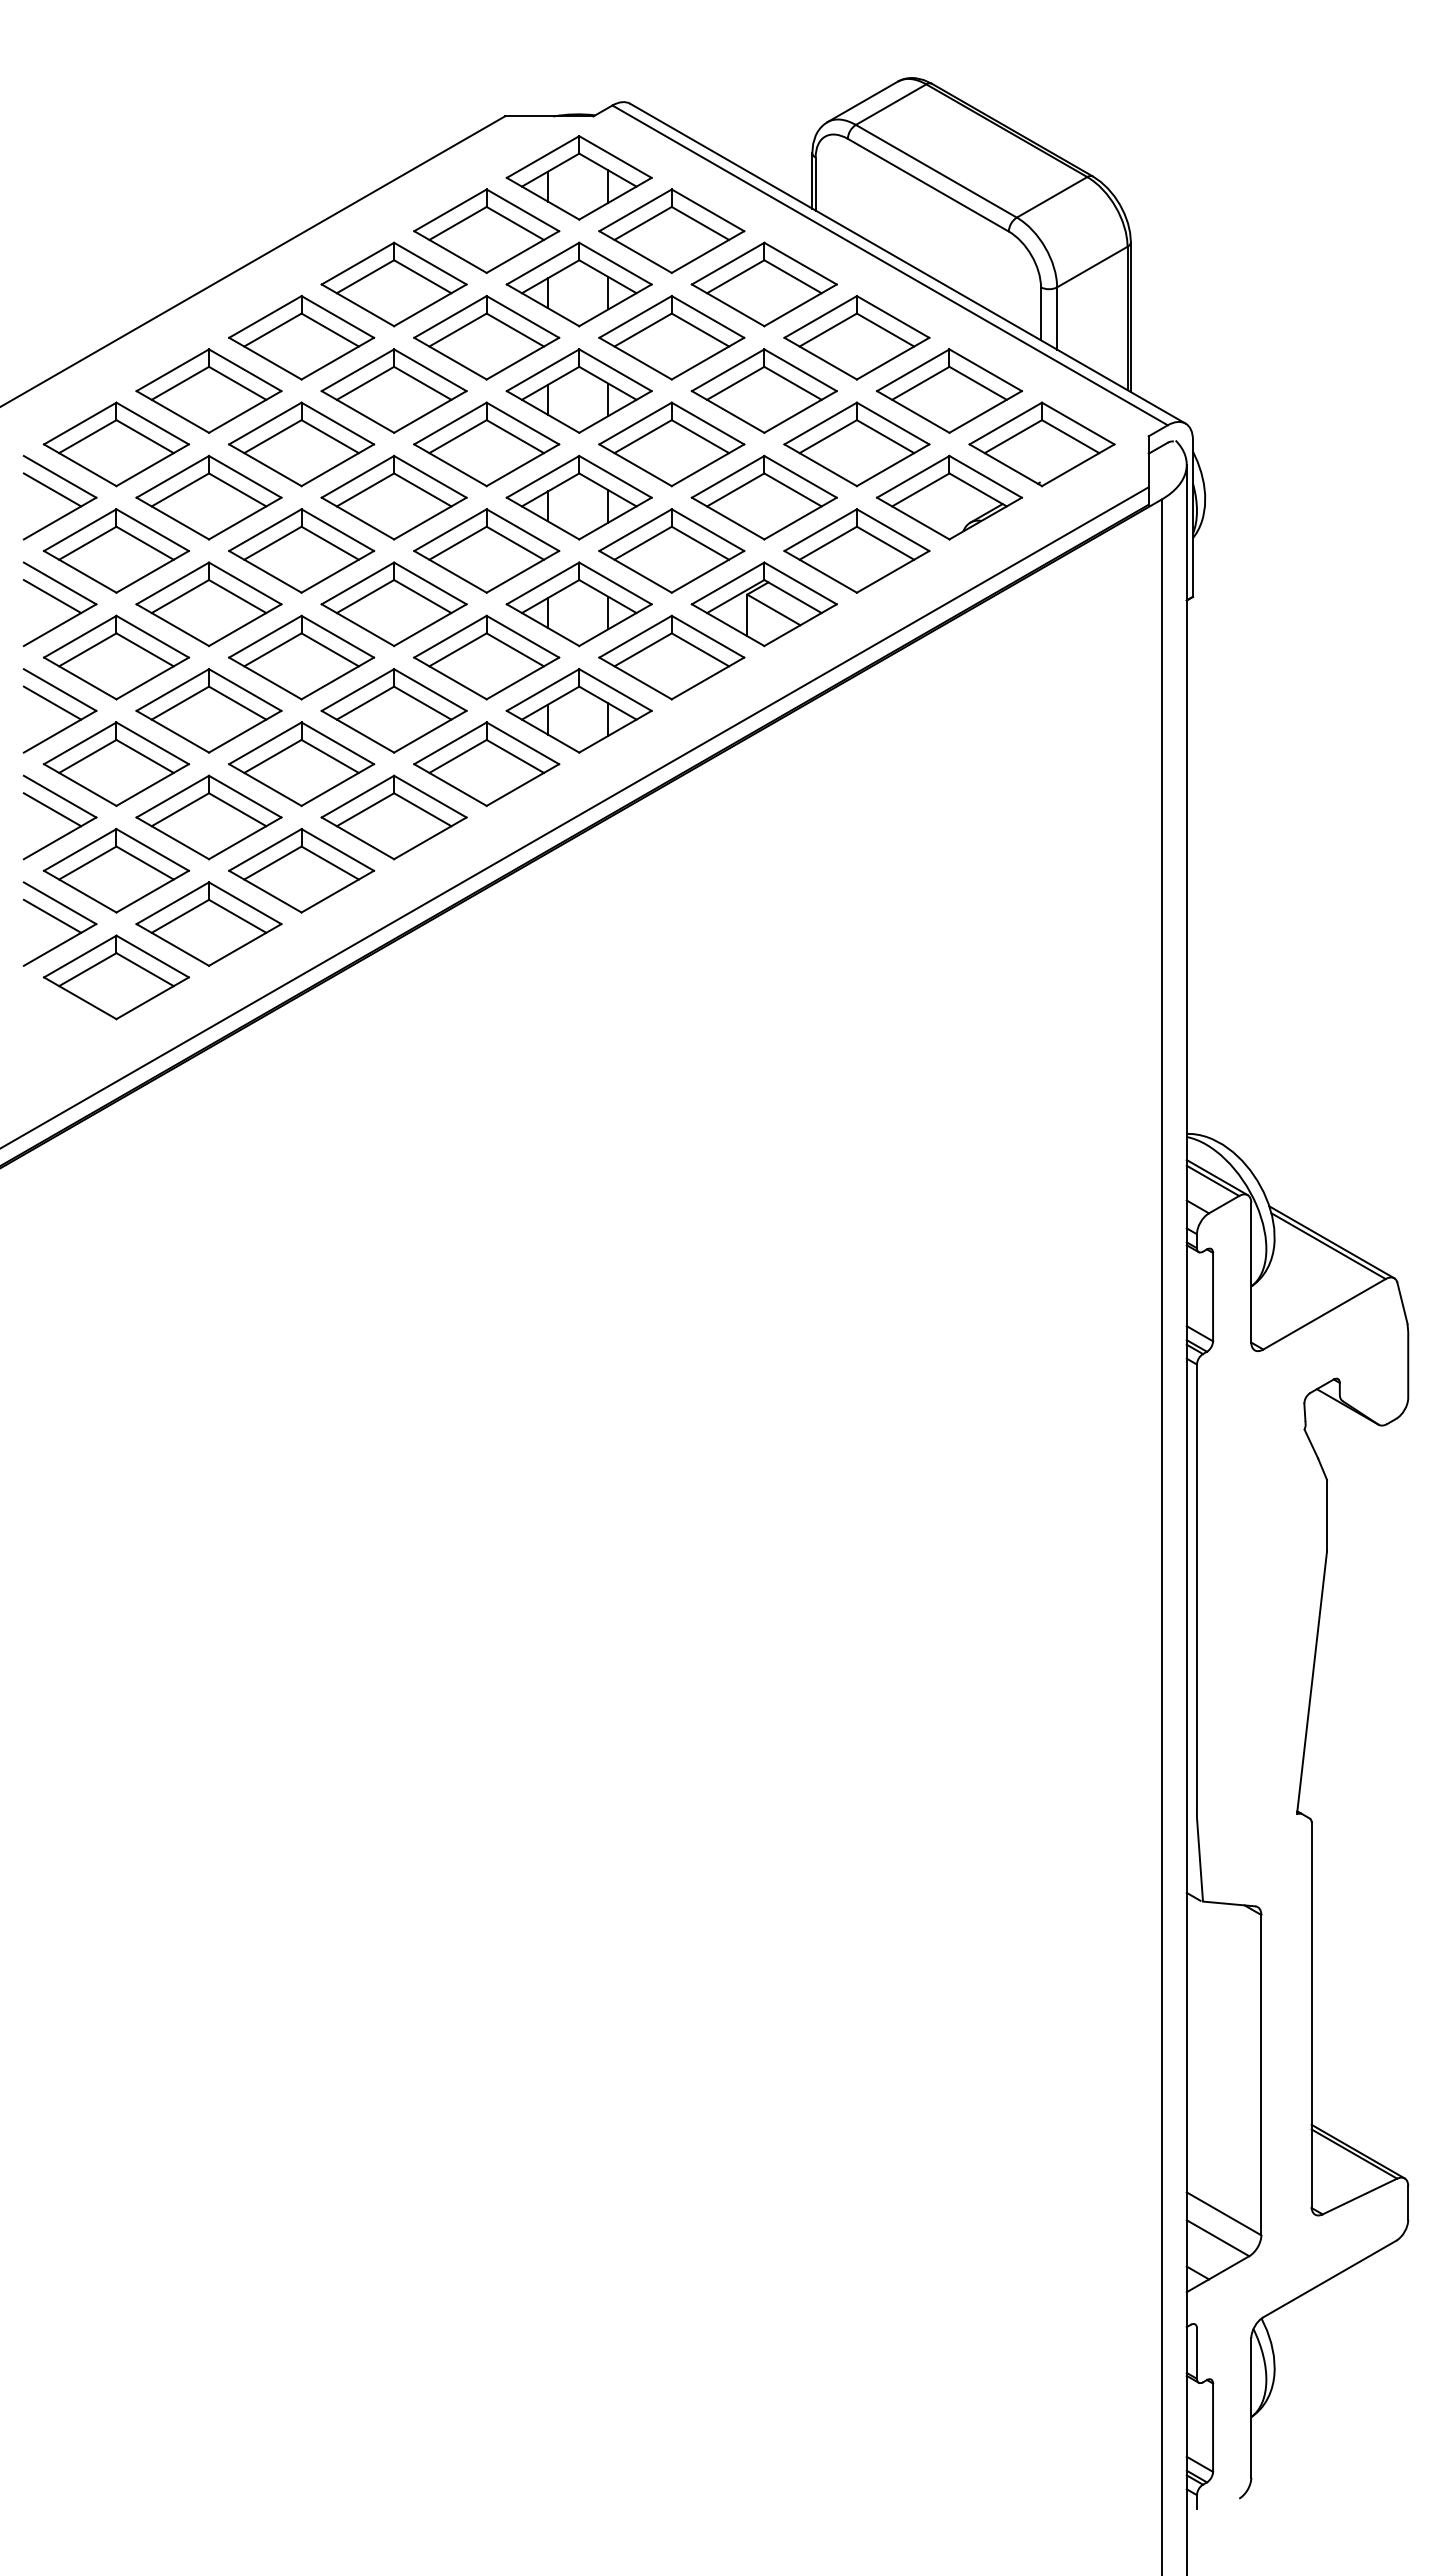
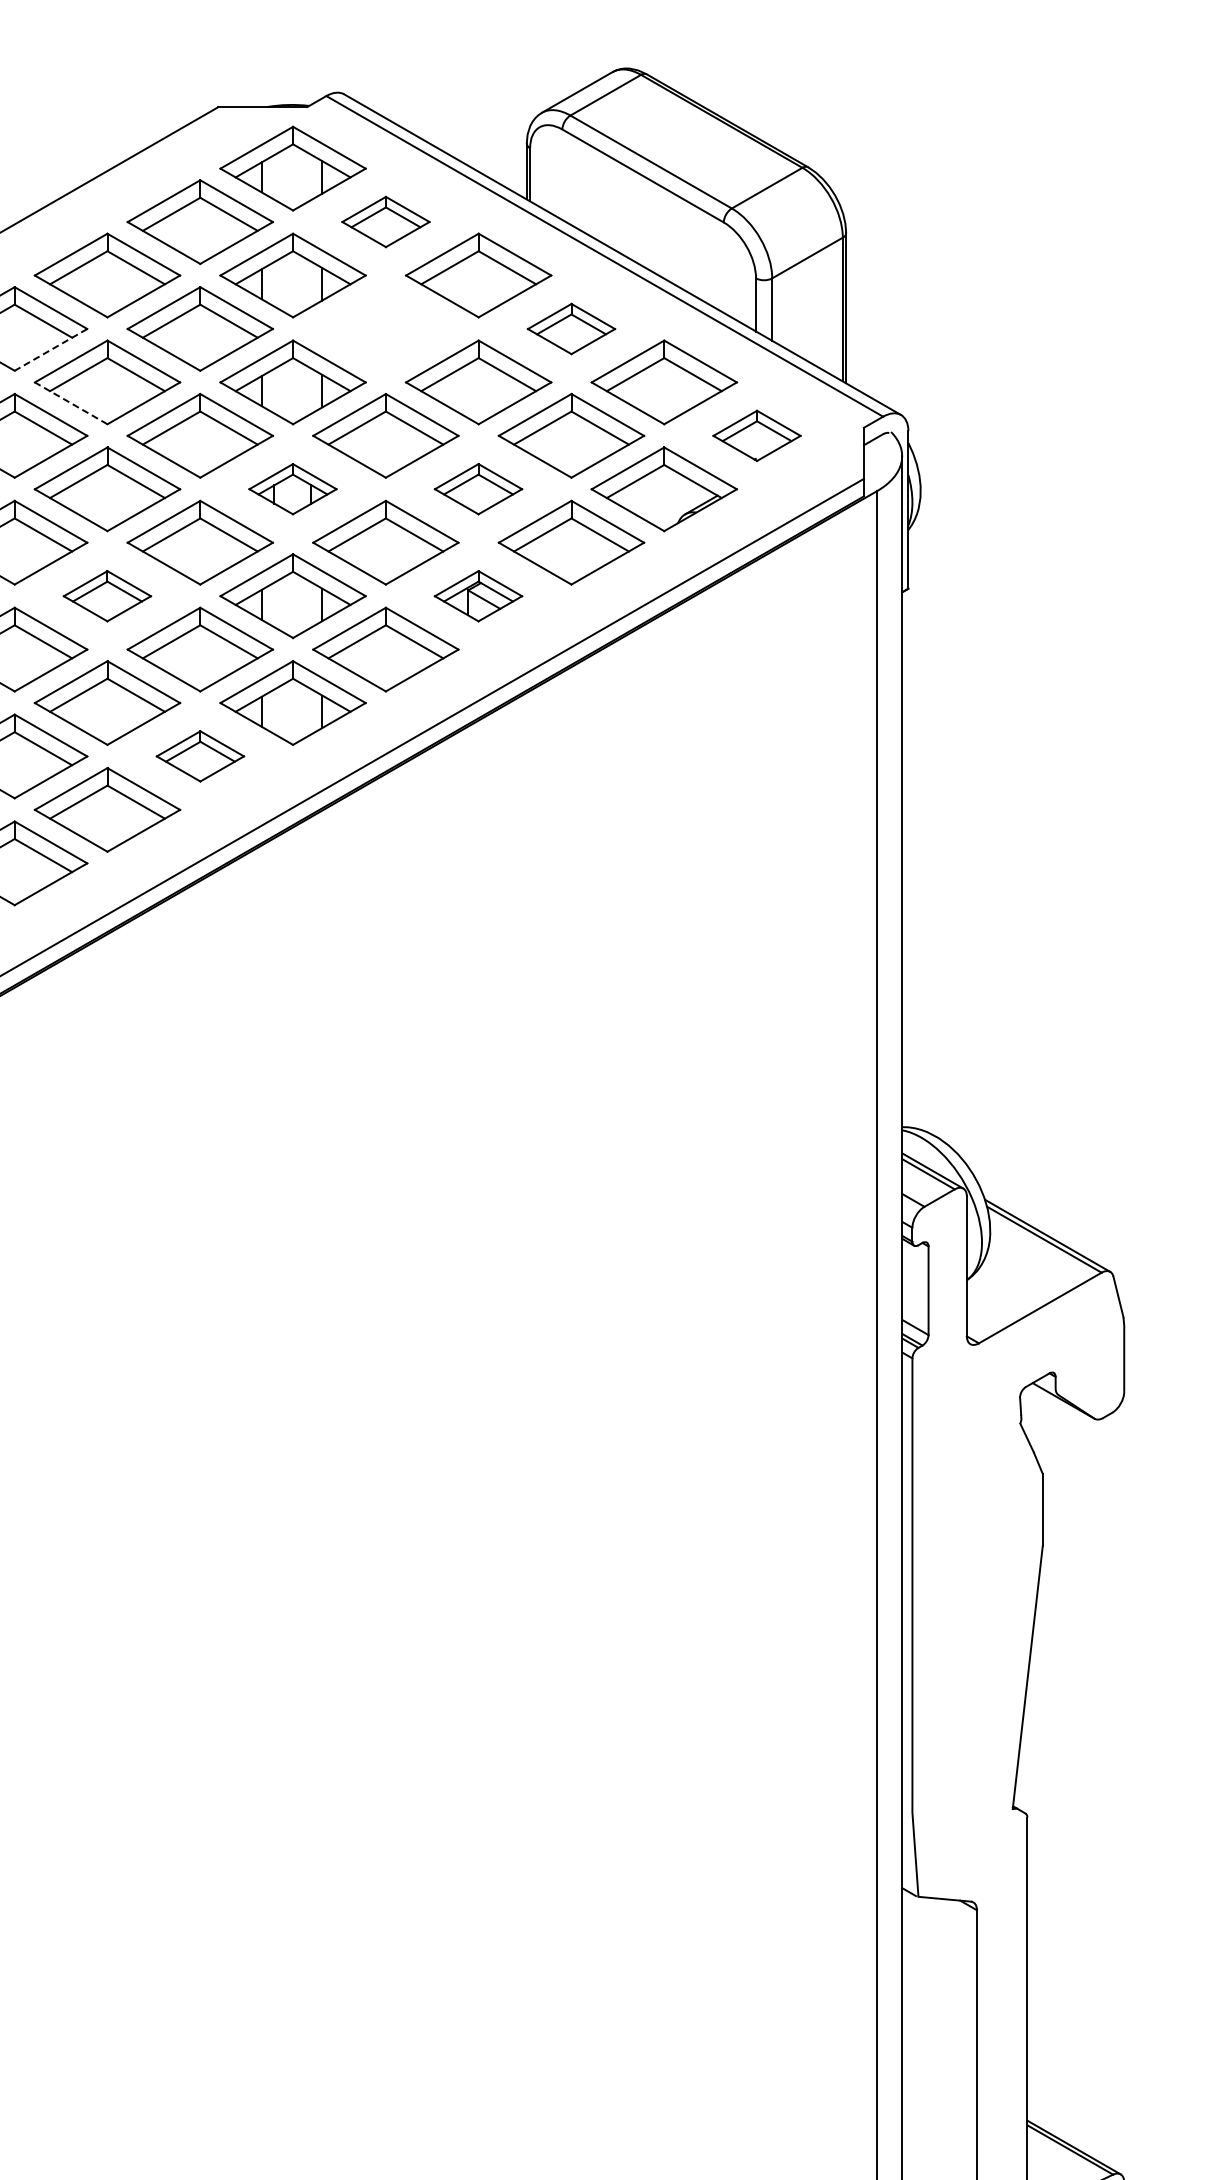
part: (671, 230) -> (385, 221), size x0.6
part: (671, 337) -> (385, 328), removed
part: (856, 337) -> (571, 328), size x0.6
line: (337, 358) -> (50, 349), solid -> dashed
line: (357, 411) -> (70, 402), solid -> dashed
part: (1041, 444) -> (756, 435), size x0.6
part: (578, 497) -> (292, 489), size x0.6
part: (763, 497) -> (477, 489), size x0.6
part: (393, 604) -> (106, 596), size x0.6
part: (763, 604) -> (477, 596), size x0.6
part: (486, 763) -> (200, 755), size x0.6

